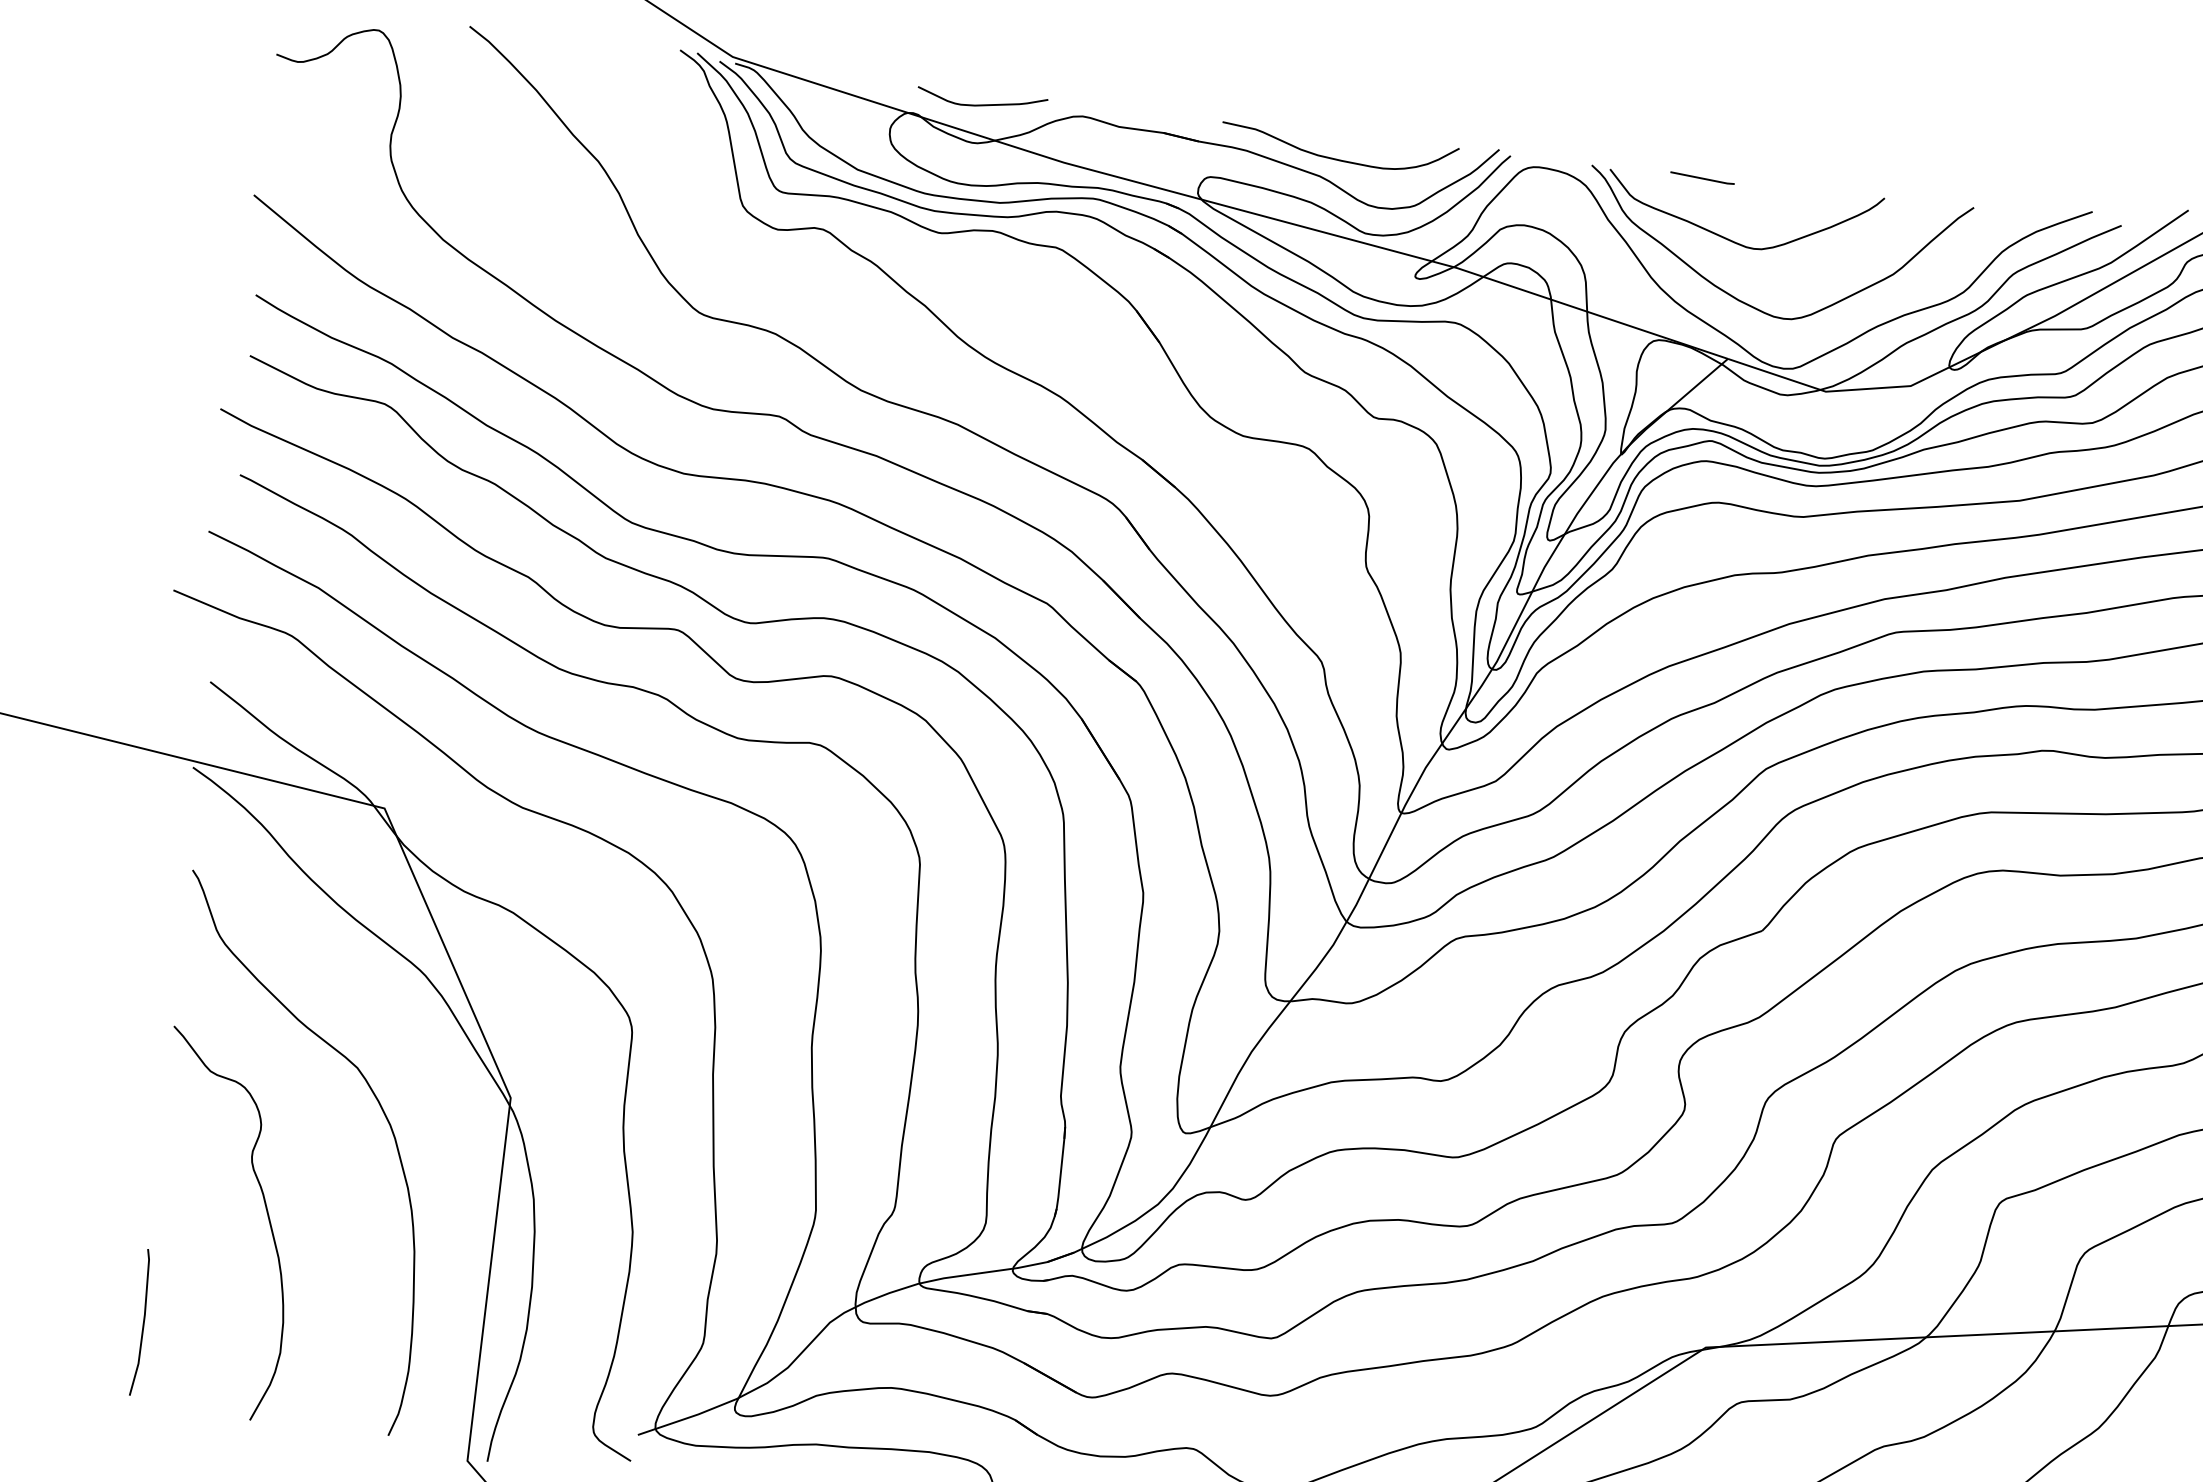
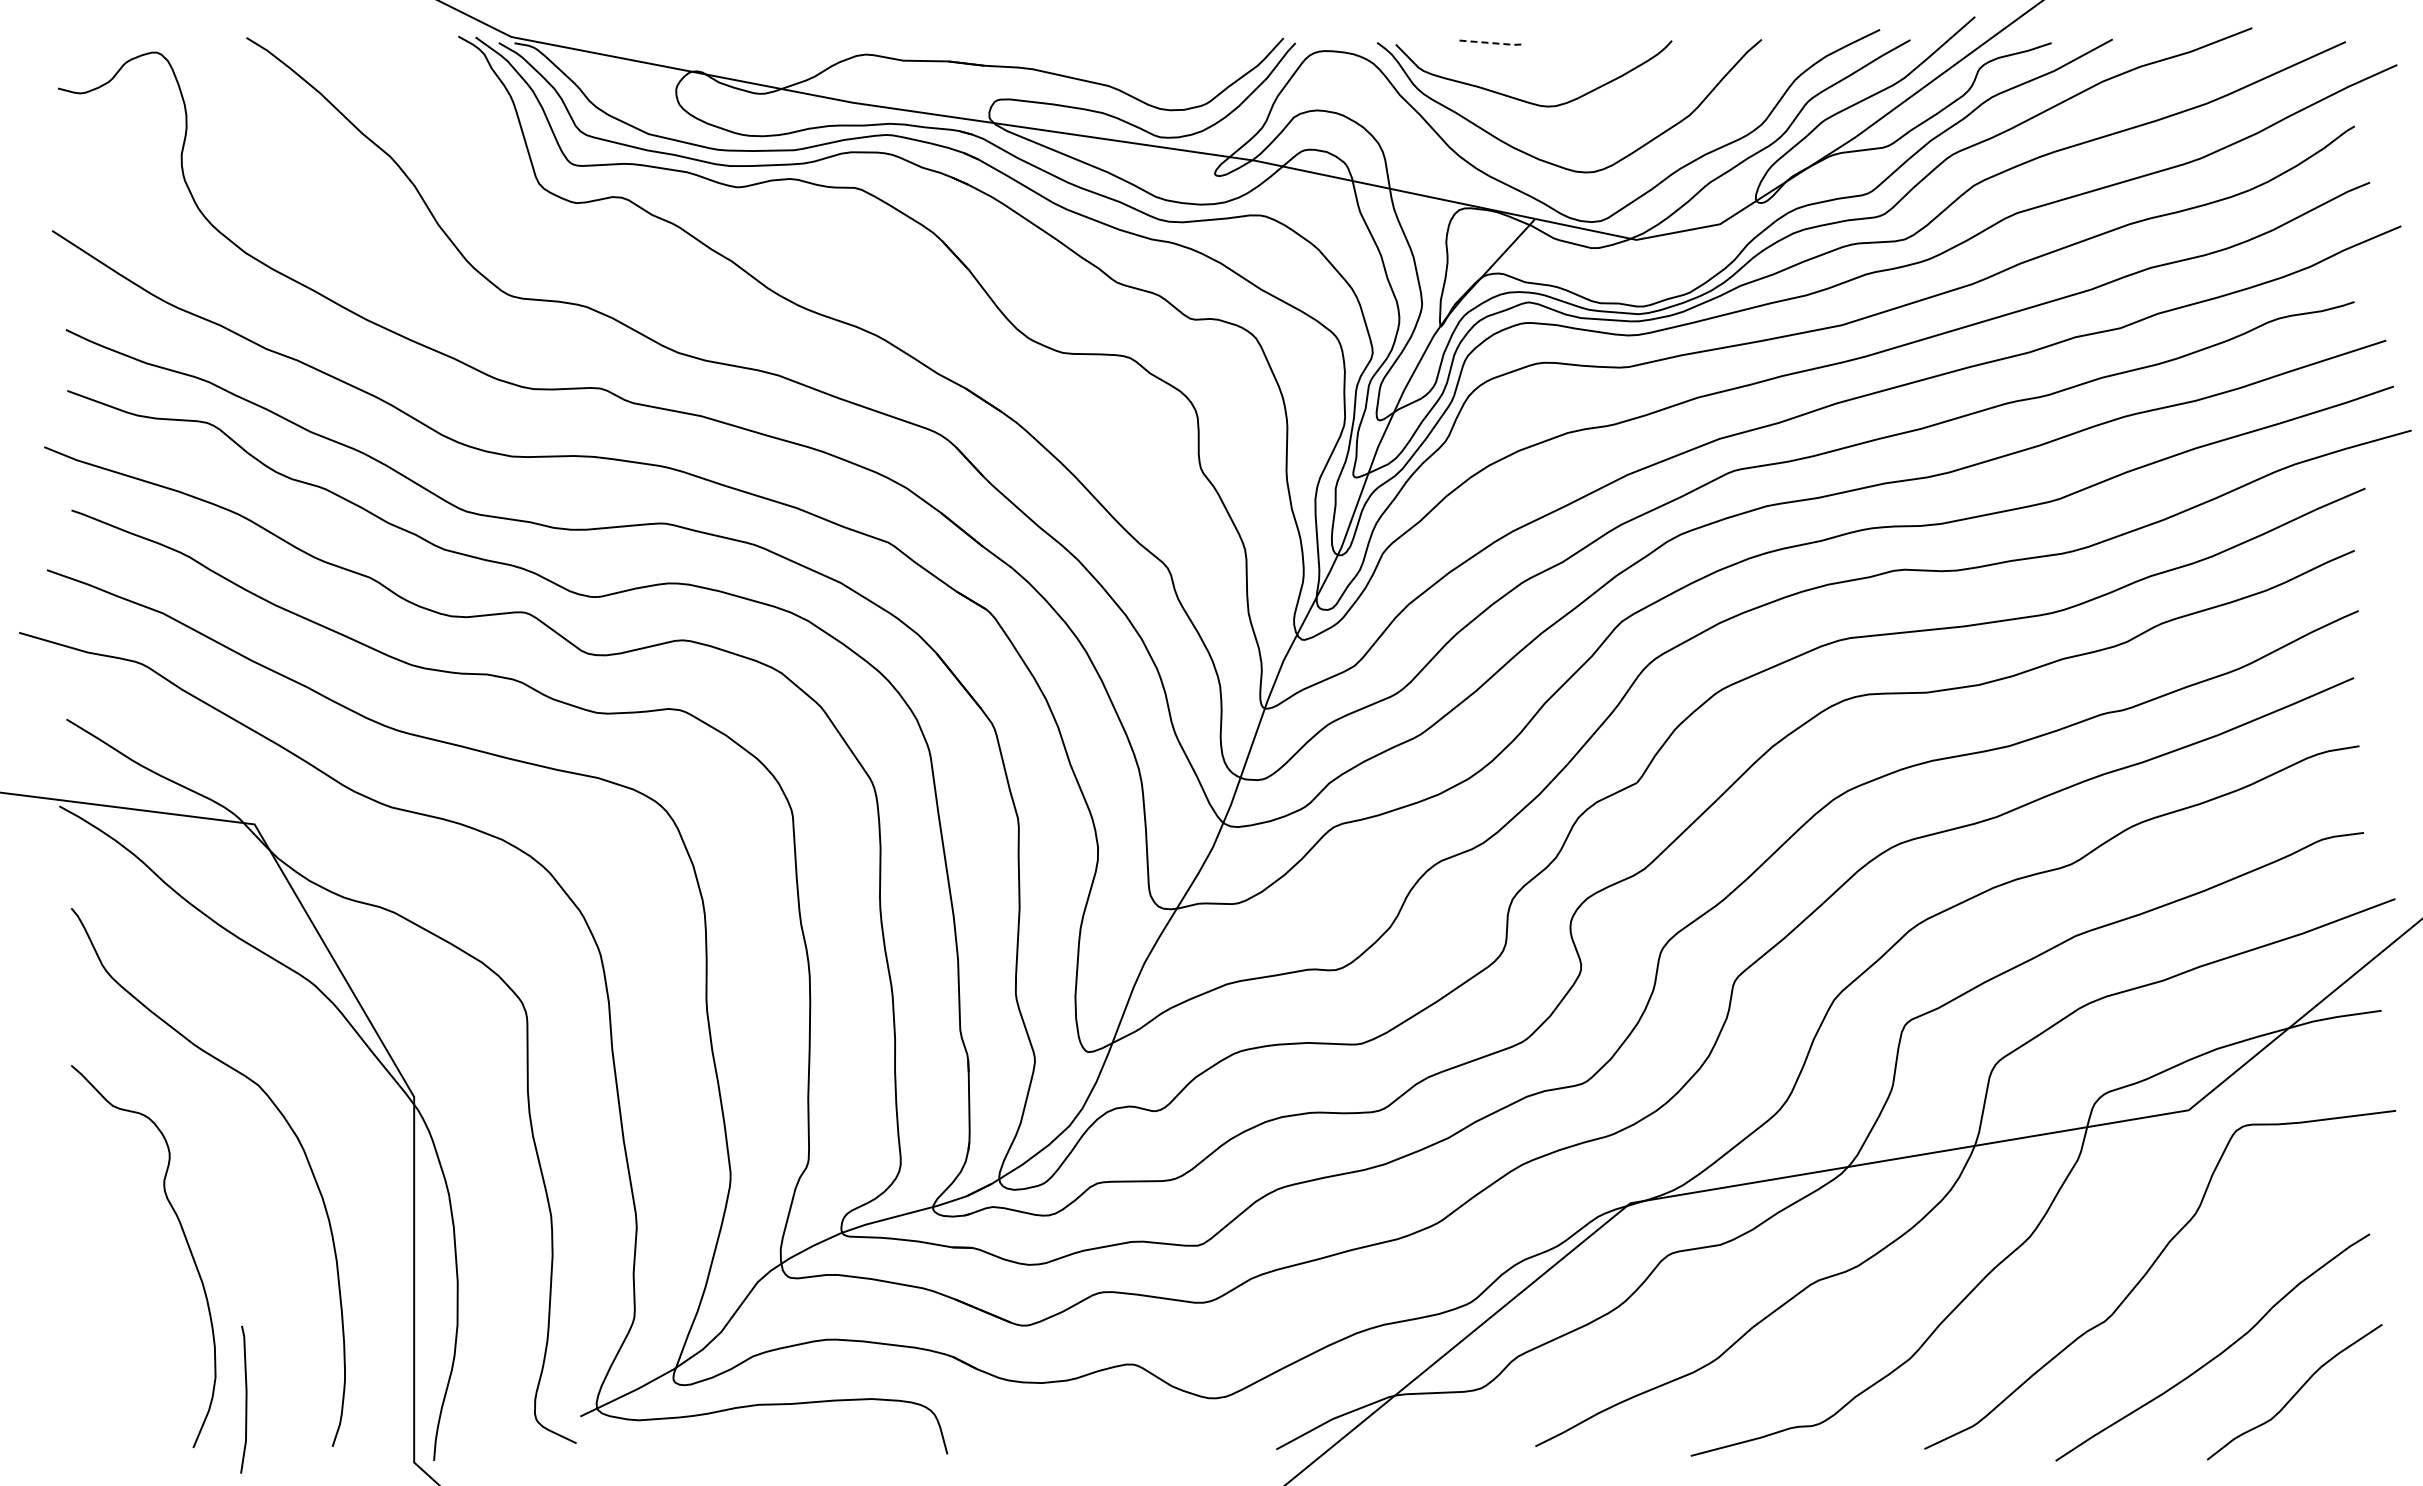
curve: (981, 104) -> (763, 54), removed
curve: (1338, 158) -> (1124, 66), removed
line: (1703, 178) -> (1489, 42), solid -> dashed
line: (142, 1322) -> (245, 1399), moved

